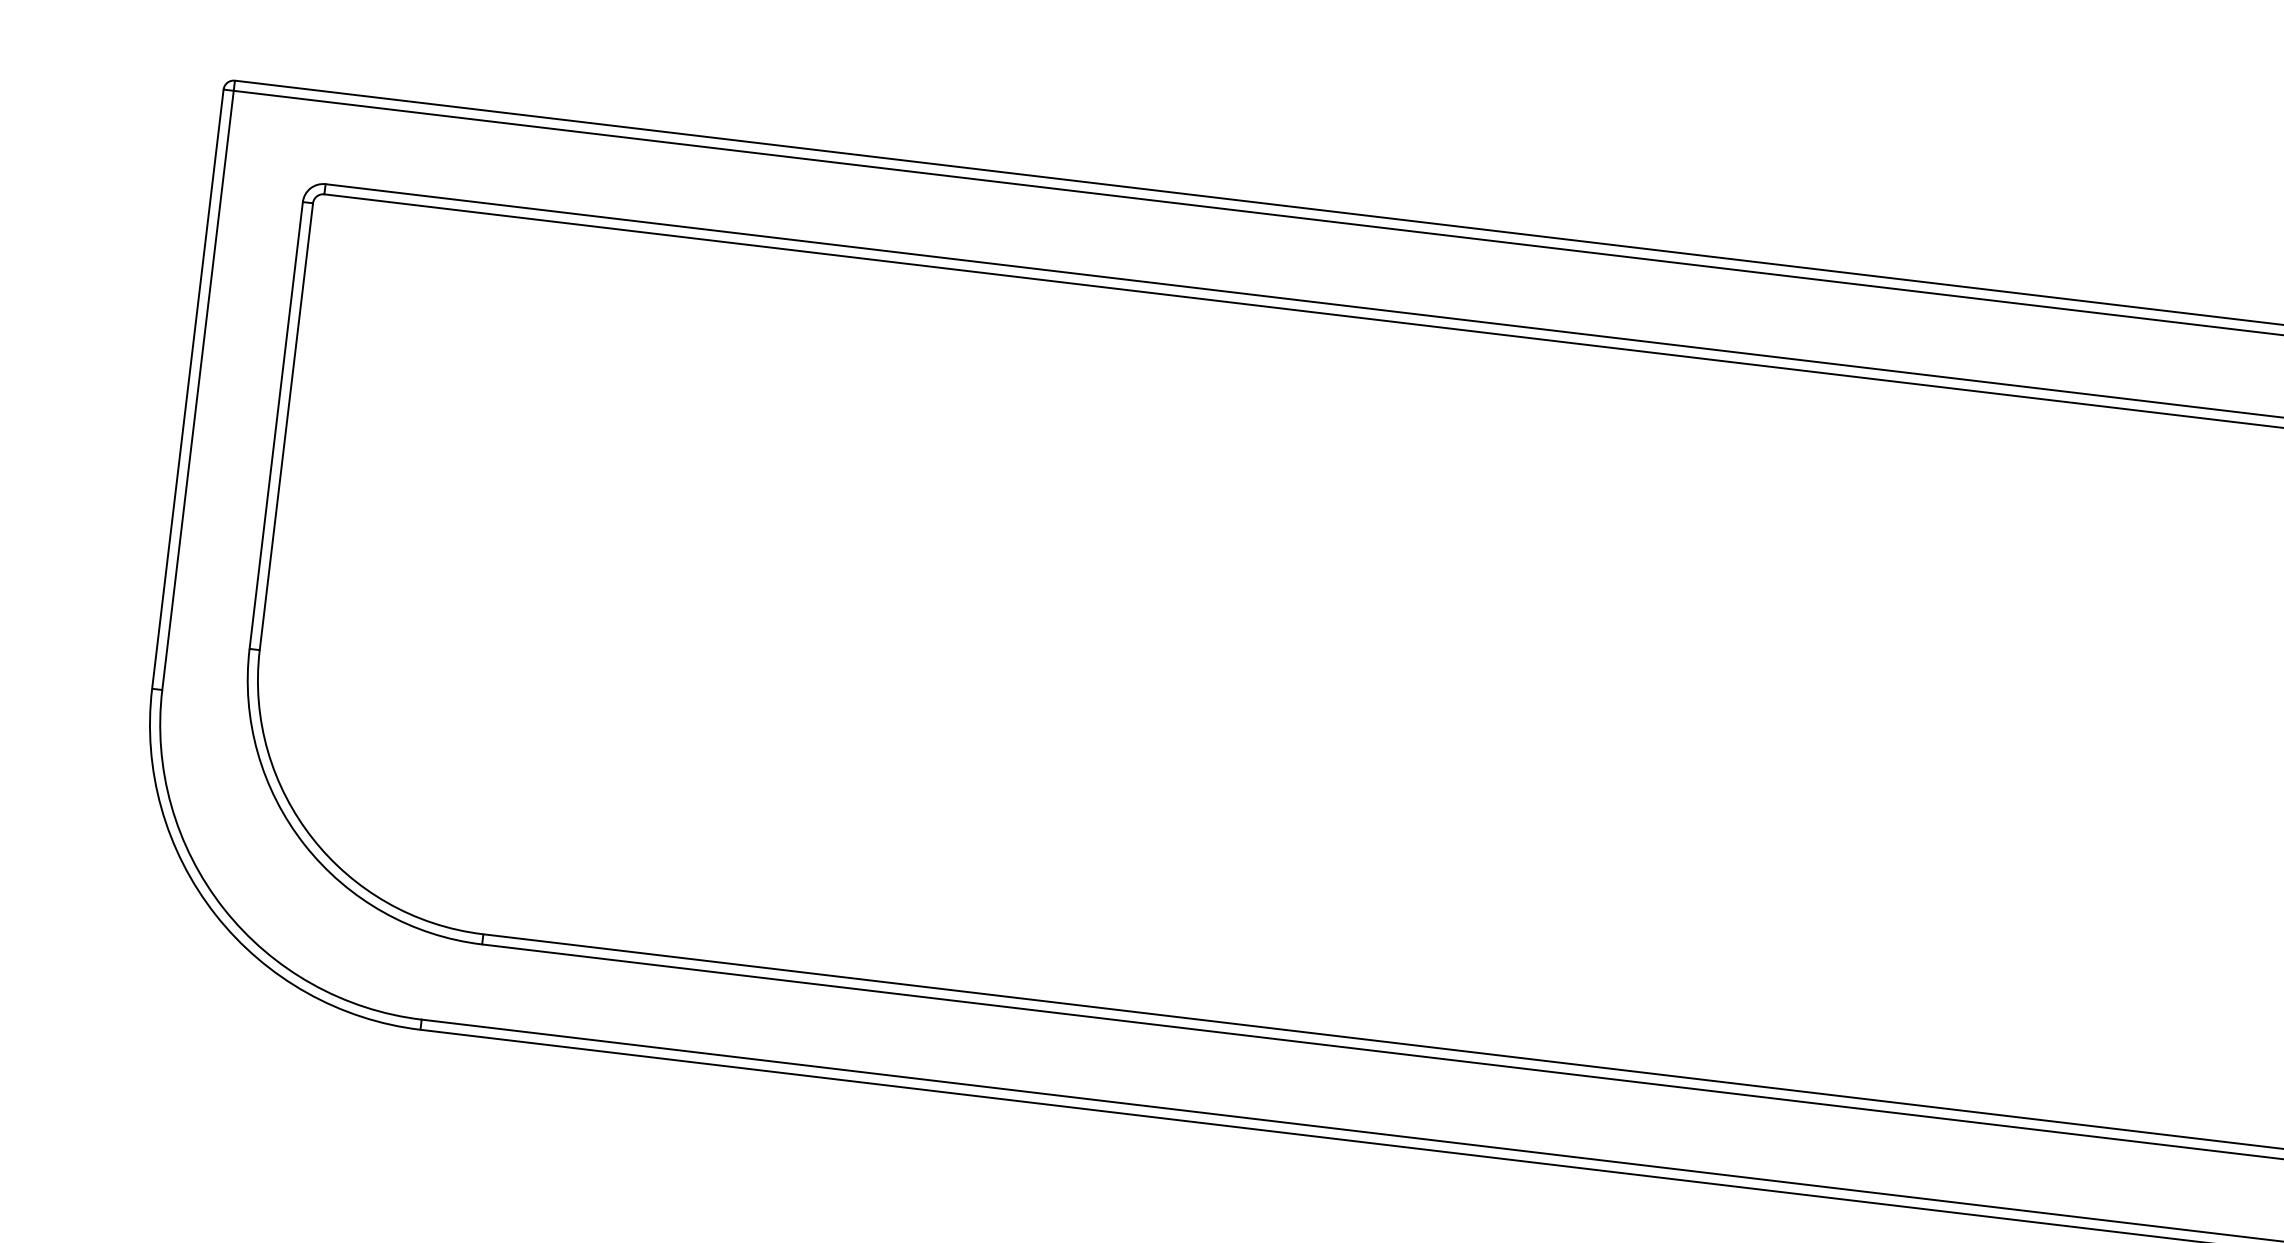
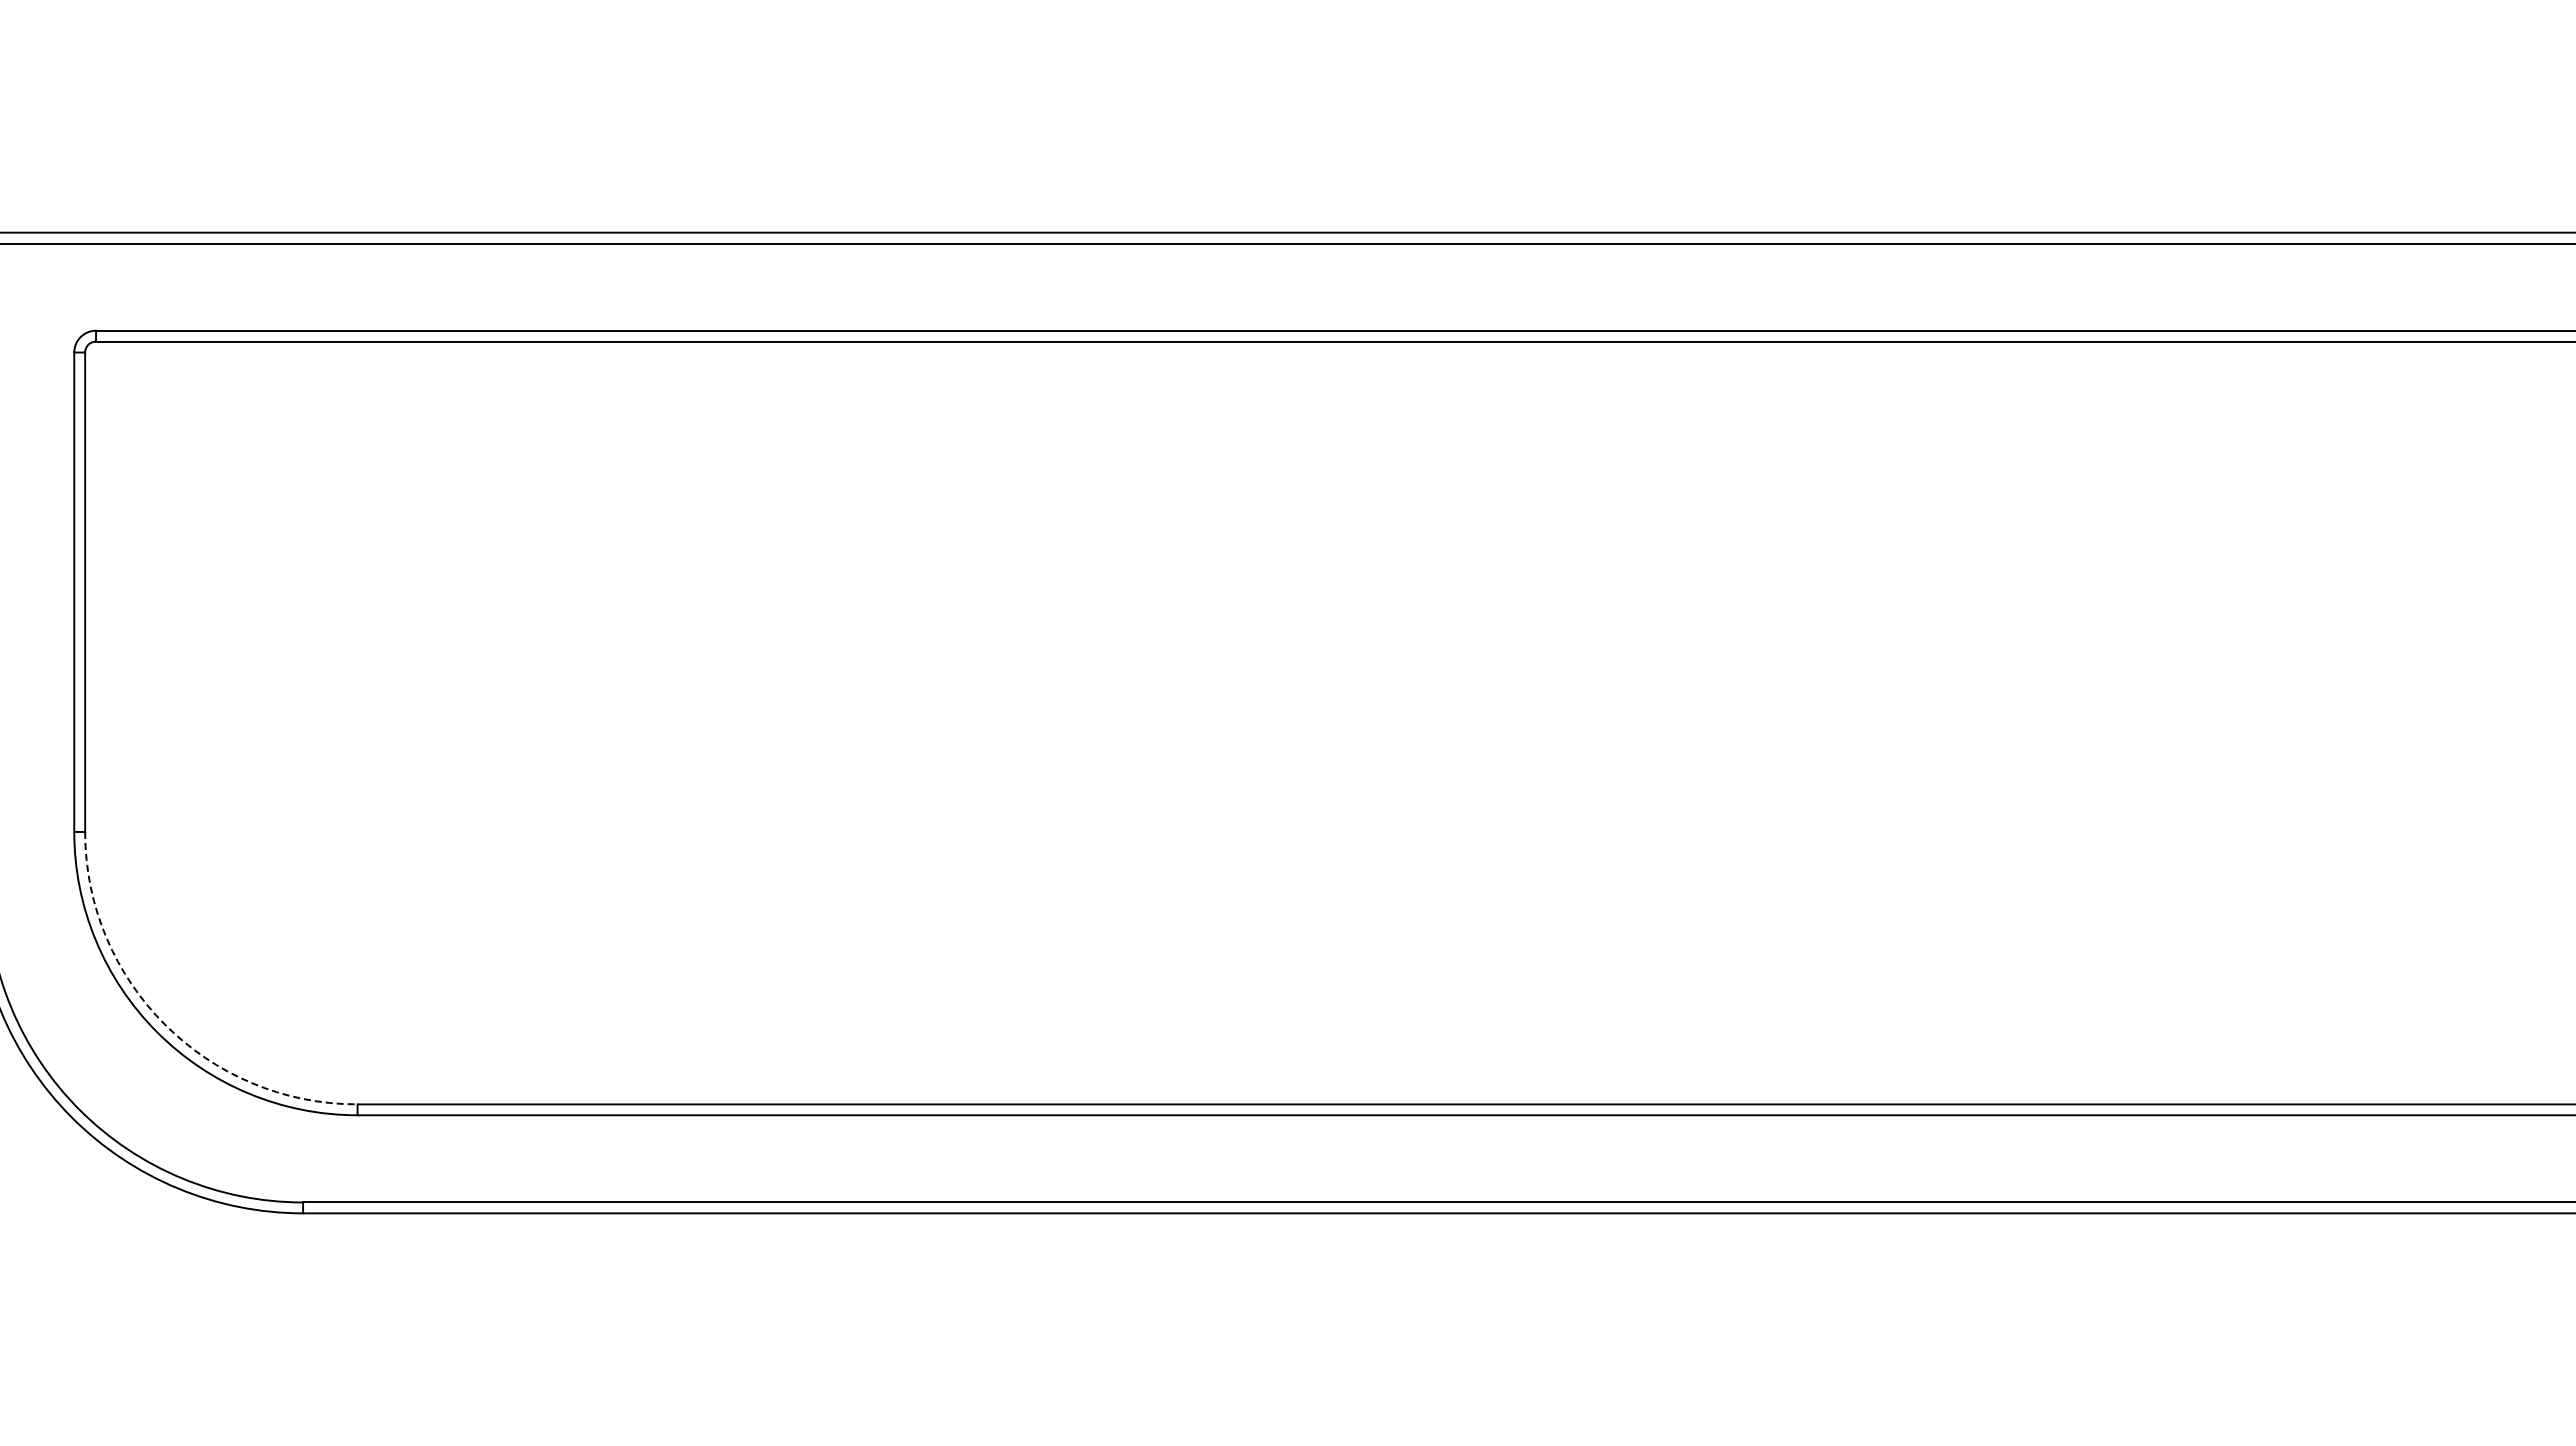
arc: (312, 838) -> (164, 1024), solid -> dashed

